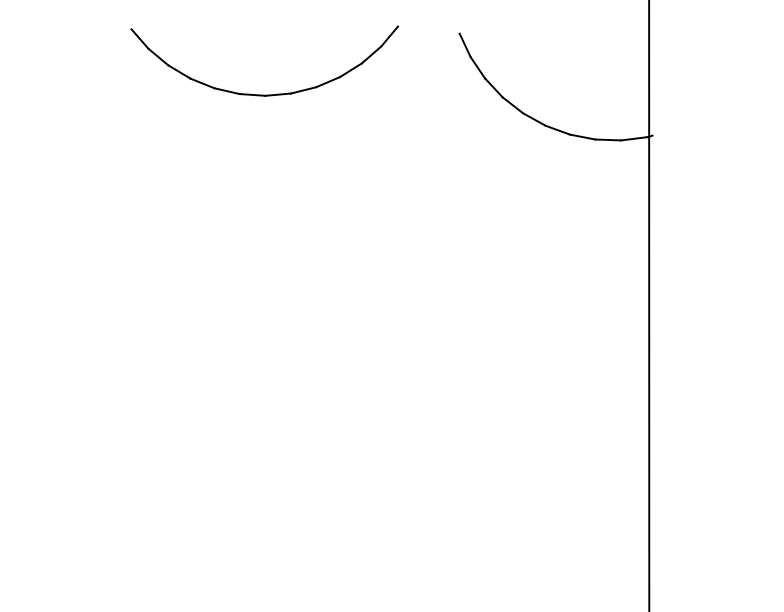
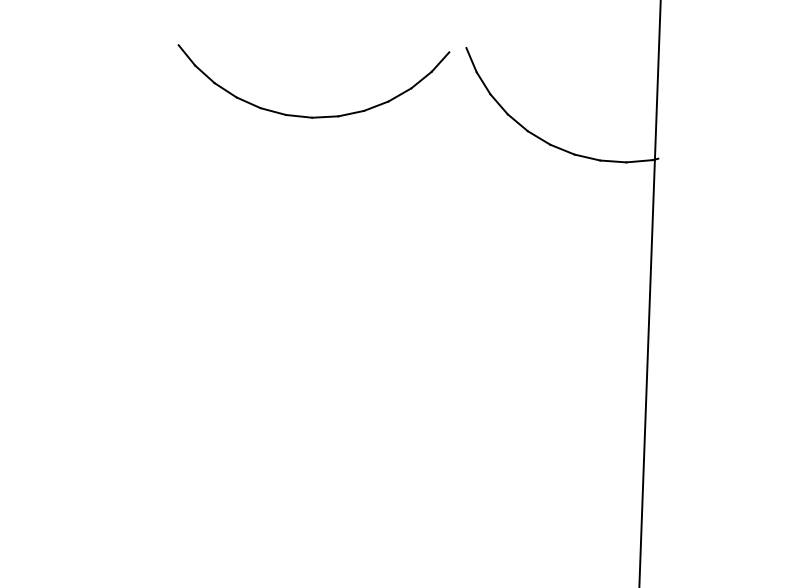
part: (264, 94) -> (311, 116), moved

